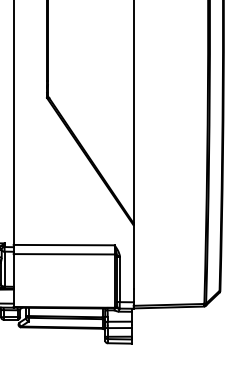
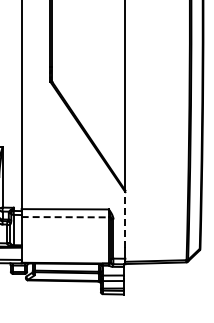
line: (64, 254) -> (65, 217), solid -> dashed
line: (133, 256) -> (125, 219), solid -> dashed

